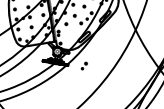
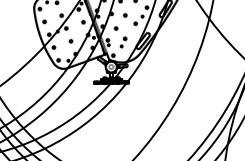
part: (84, 66) -> (123, 42), moved

